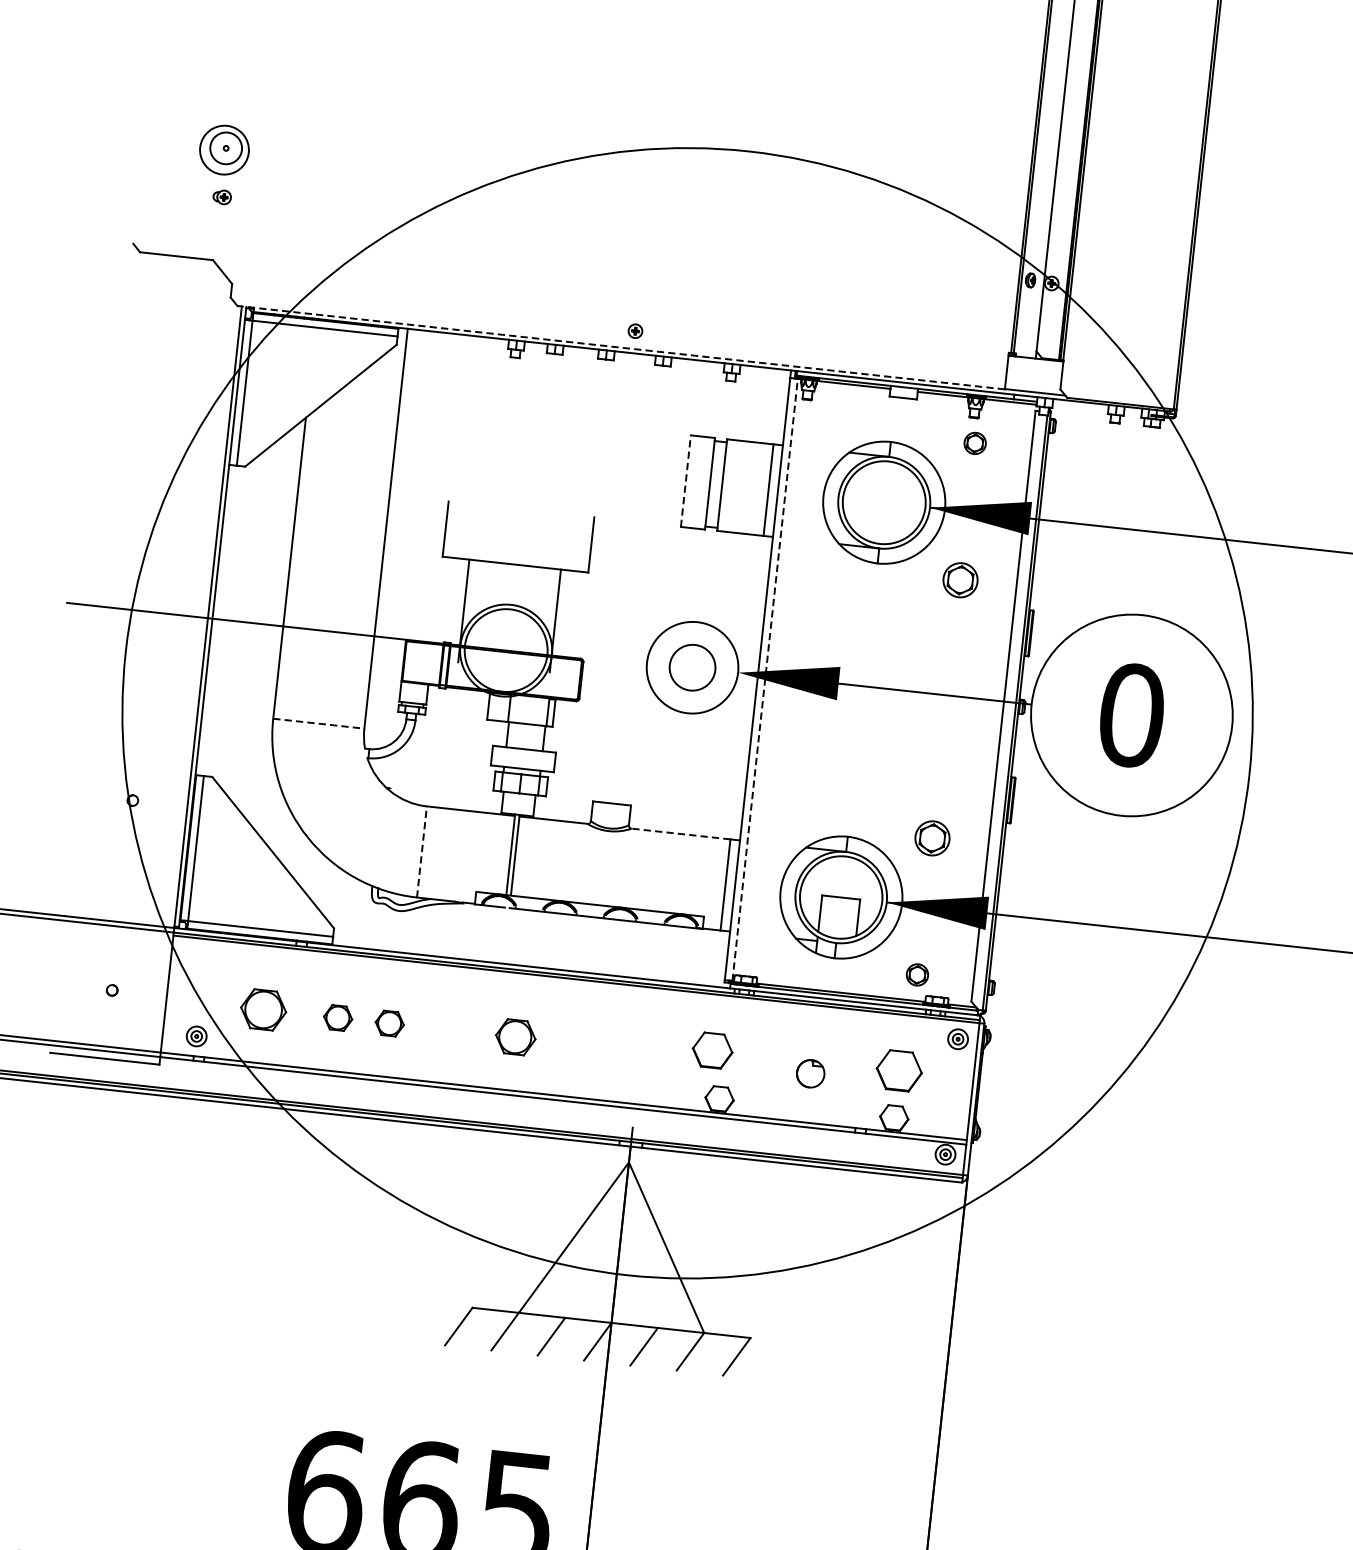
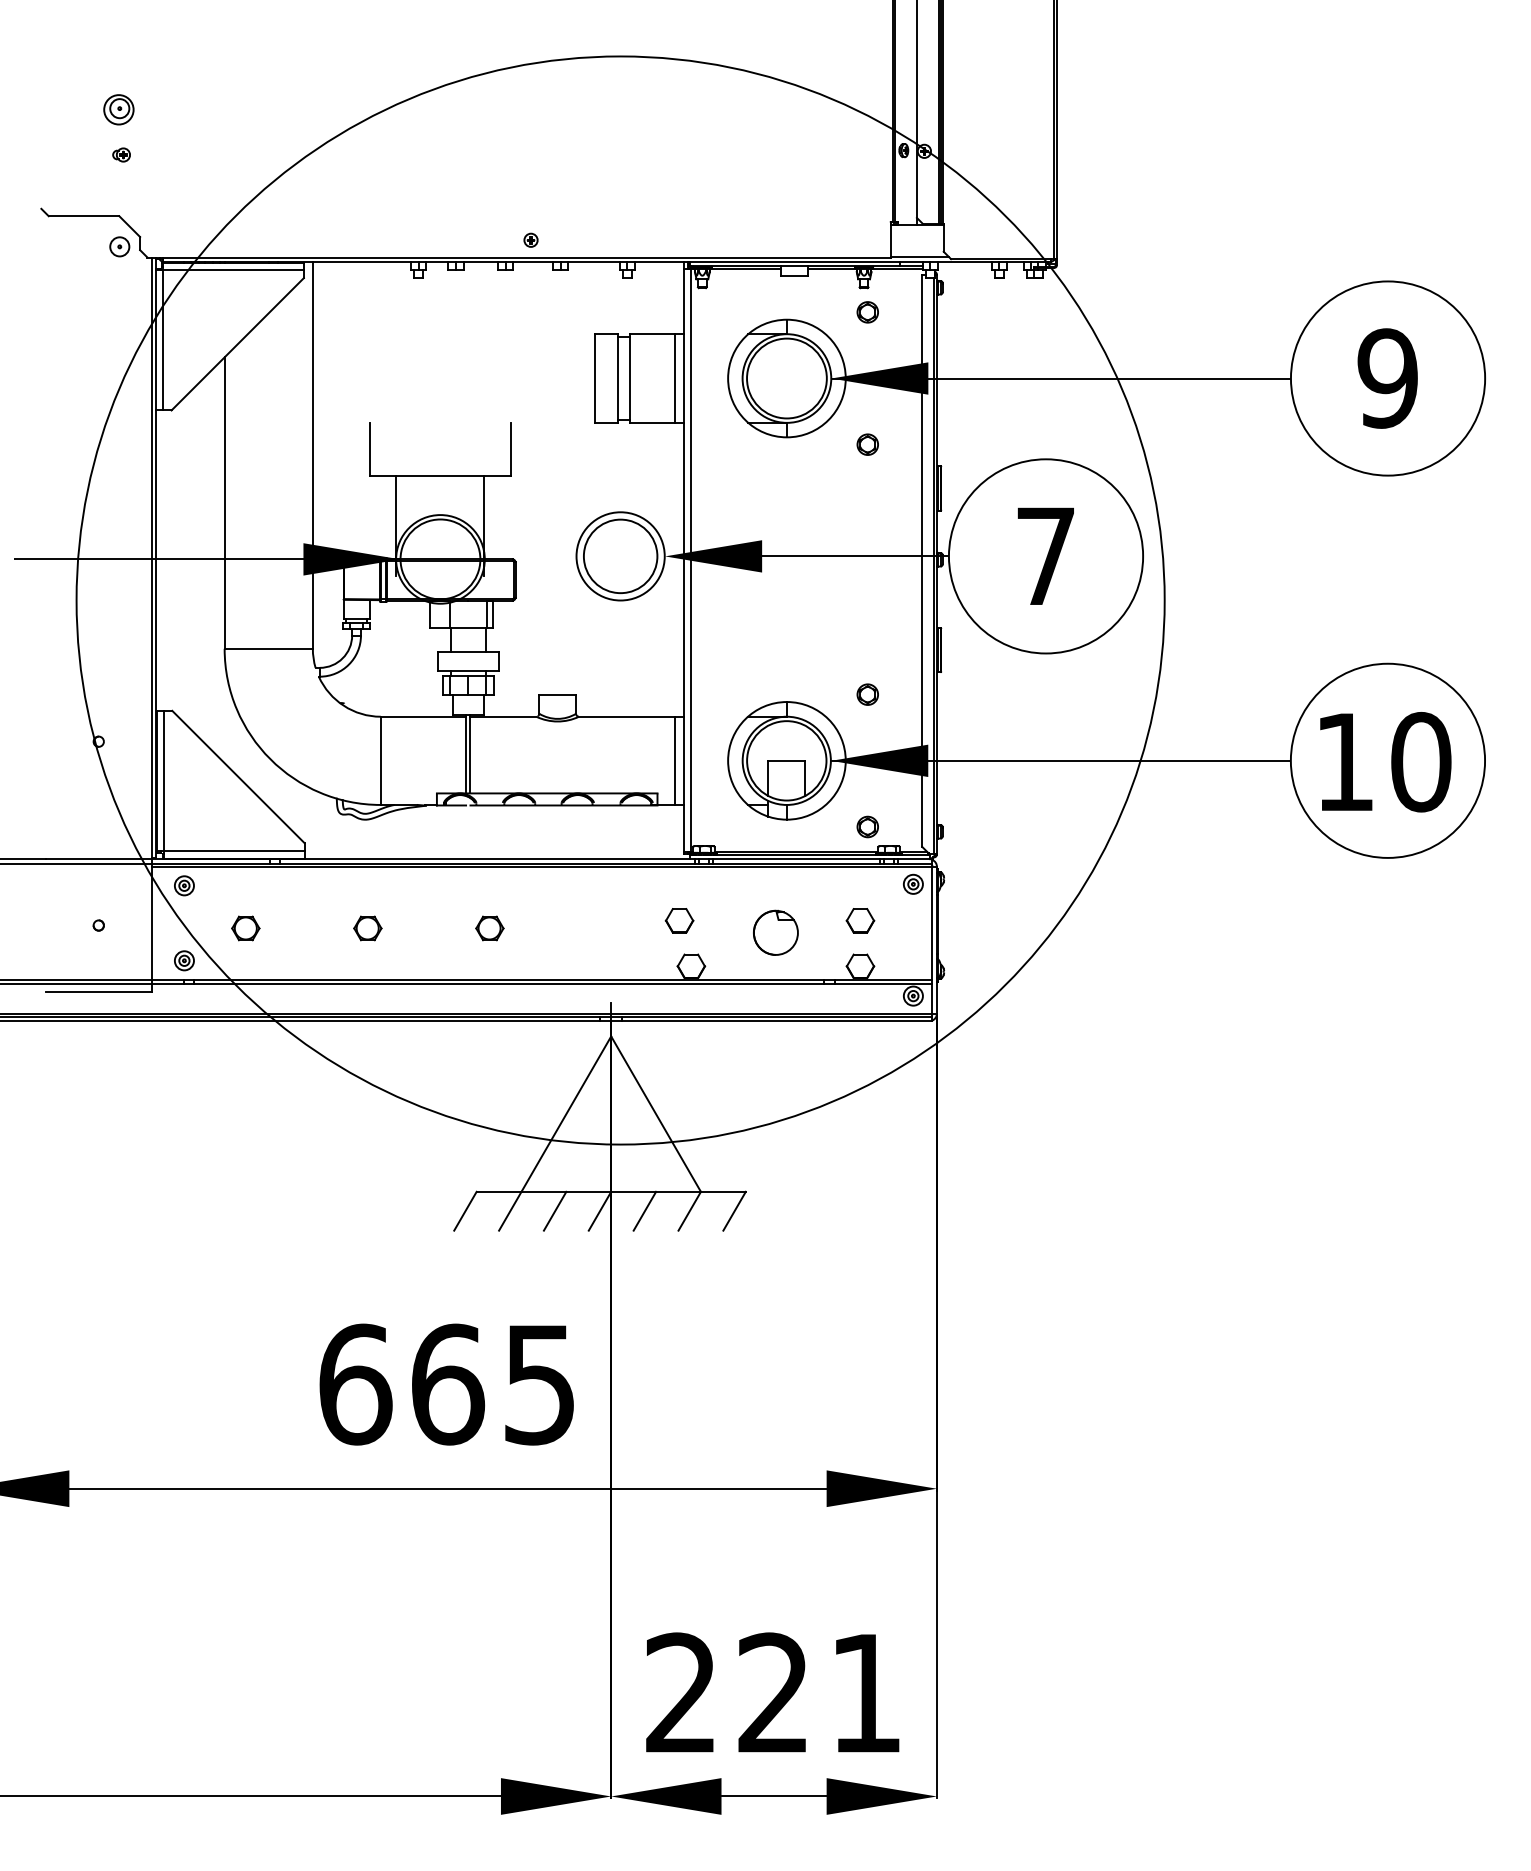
part: (224, 149) -> (118, 109), size x0.62
part: (209, 291) -> (119, 246), added
line: (621, 347) -> (519, 257), dashed -> solid
line: (685, 481) -> (594, 378), dashed -> solid
part: (960, 579) -> (867, 444), size x0.62
fill: (414, 640) -> (351, 559), added
circle: (692, 667) -> (620, 556), size x1.67
line: (765, 679) -> (691, 560), dashed -> solid
text: (1132, 715) -> (1046, 556), 0 -> 7
line: (319, 723) -> (269, 648), dashed -> solid
line: (680, 833) -> (626, 716), dashed -> solid
part: (932, 838) -> (867, 694), size x0.62
line: (421, 851) -> (380, 760), dashed -> solid
part: (205, 958) -> (184, 885), added
part: (263, 1009) -> (245, 928), size x0.62
part: (337, 1018) -> (317, 928), removed
part: (515, 1037) -> (489, 928), size x0.71
part: (712, 1050) -> (679, 920), size x0.71
part: (899, 1070) -> (860, 920), size x0.62
part: (810, 1073) -> (775, 932), size x1.67

